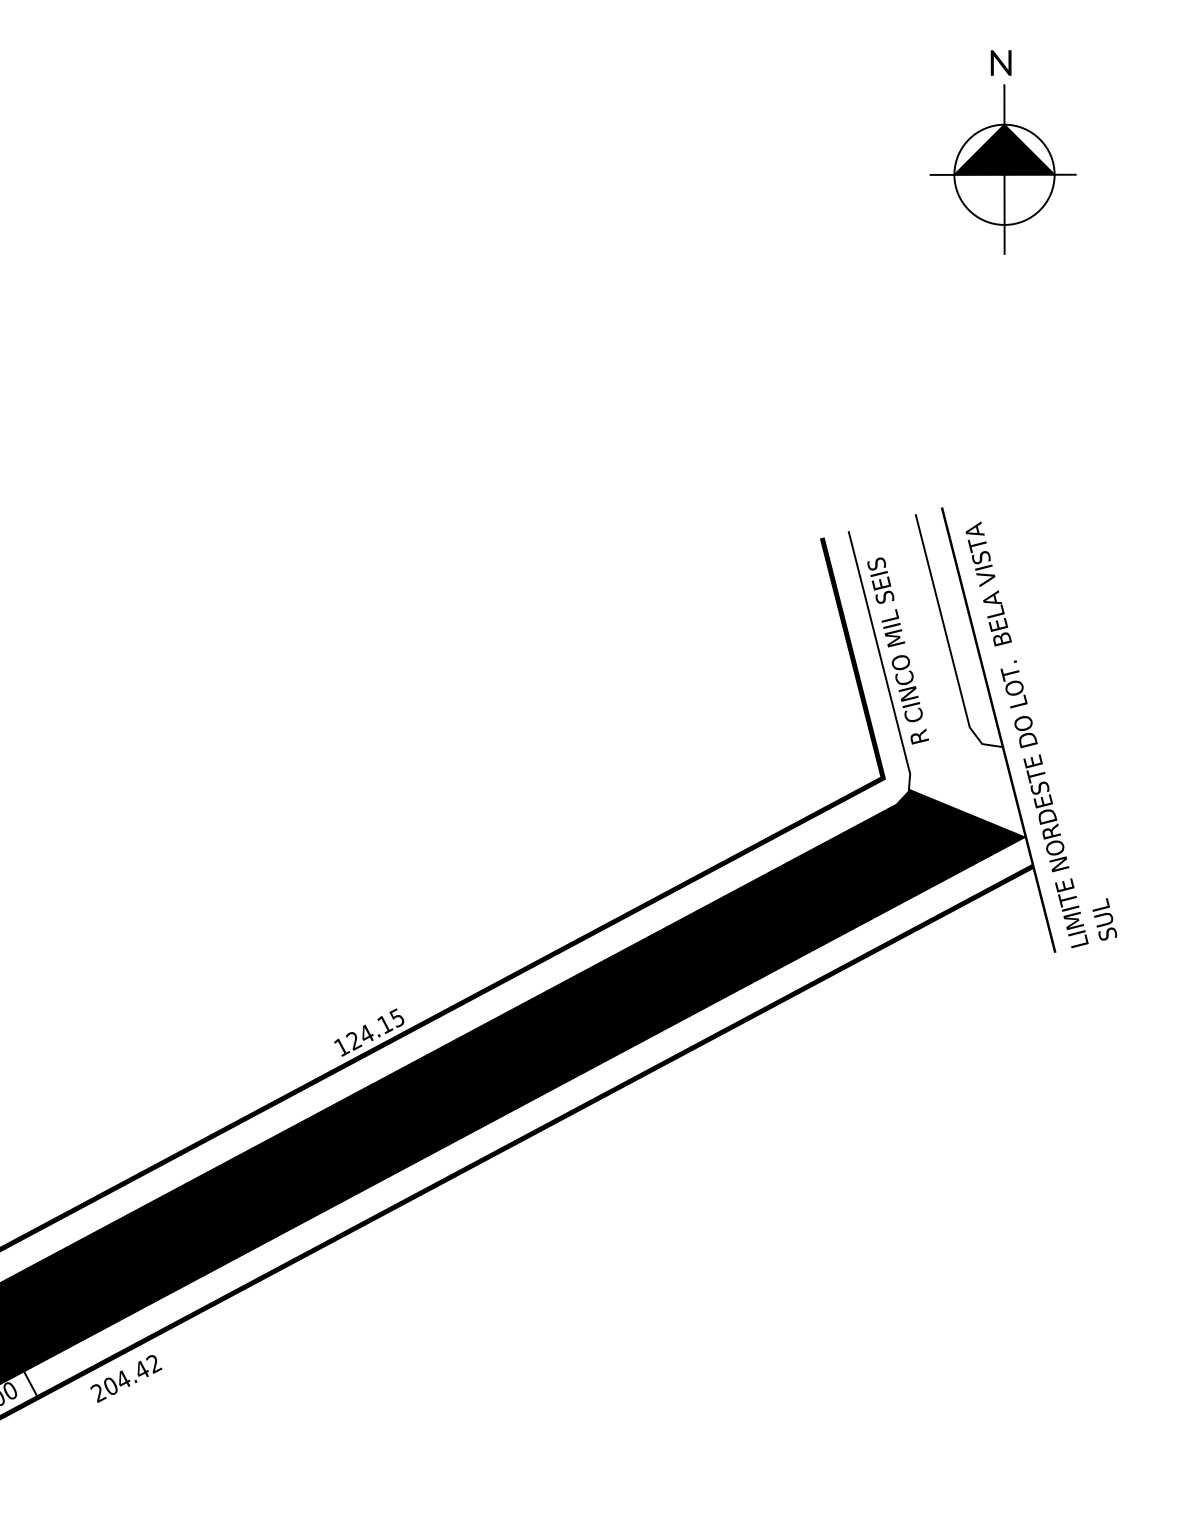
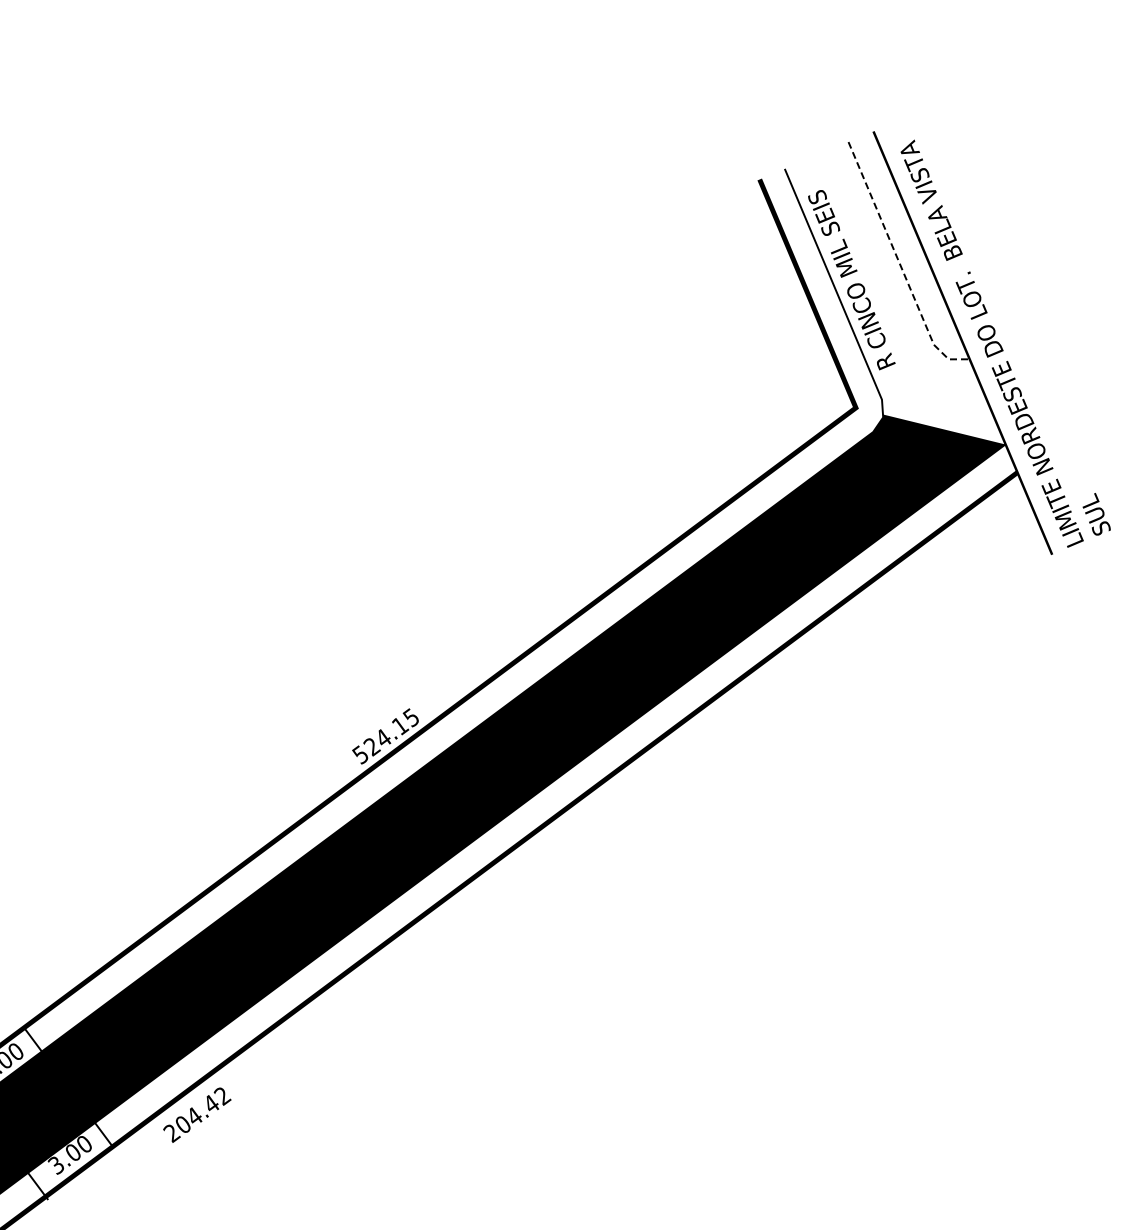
line: (948, 642) -> (900, 263), solid -> dashed
text: (341, 1046) -> (360, 754), 124.15 -> 524.15

